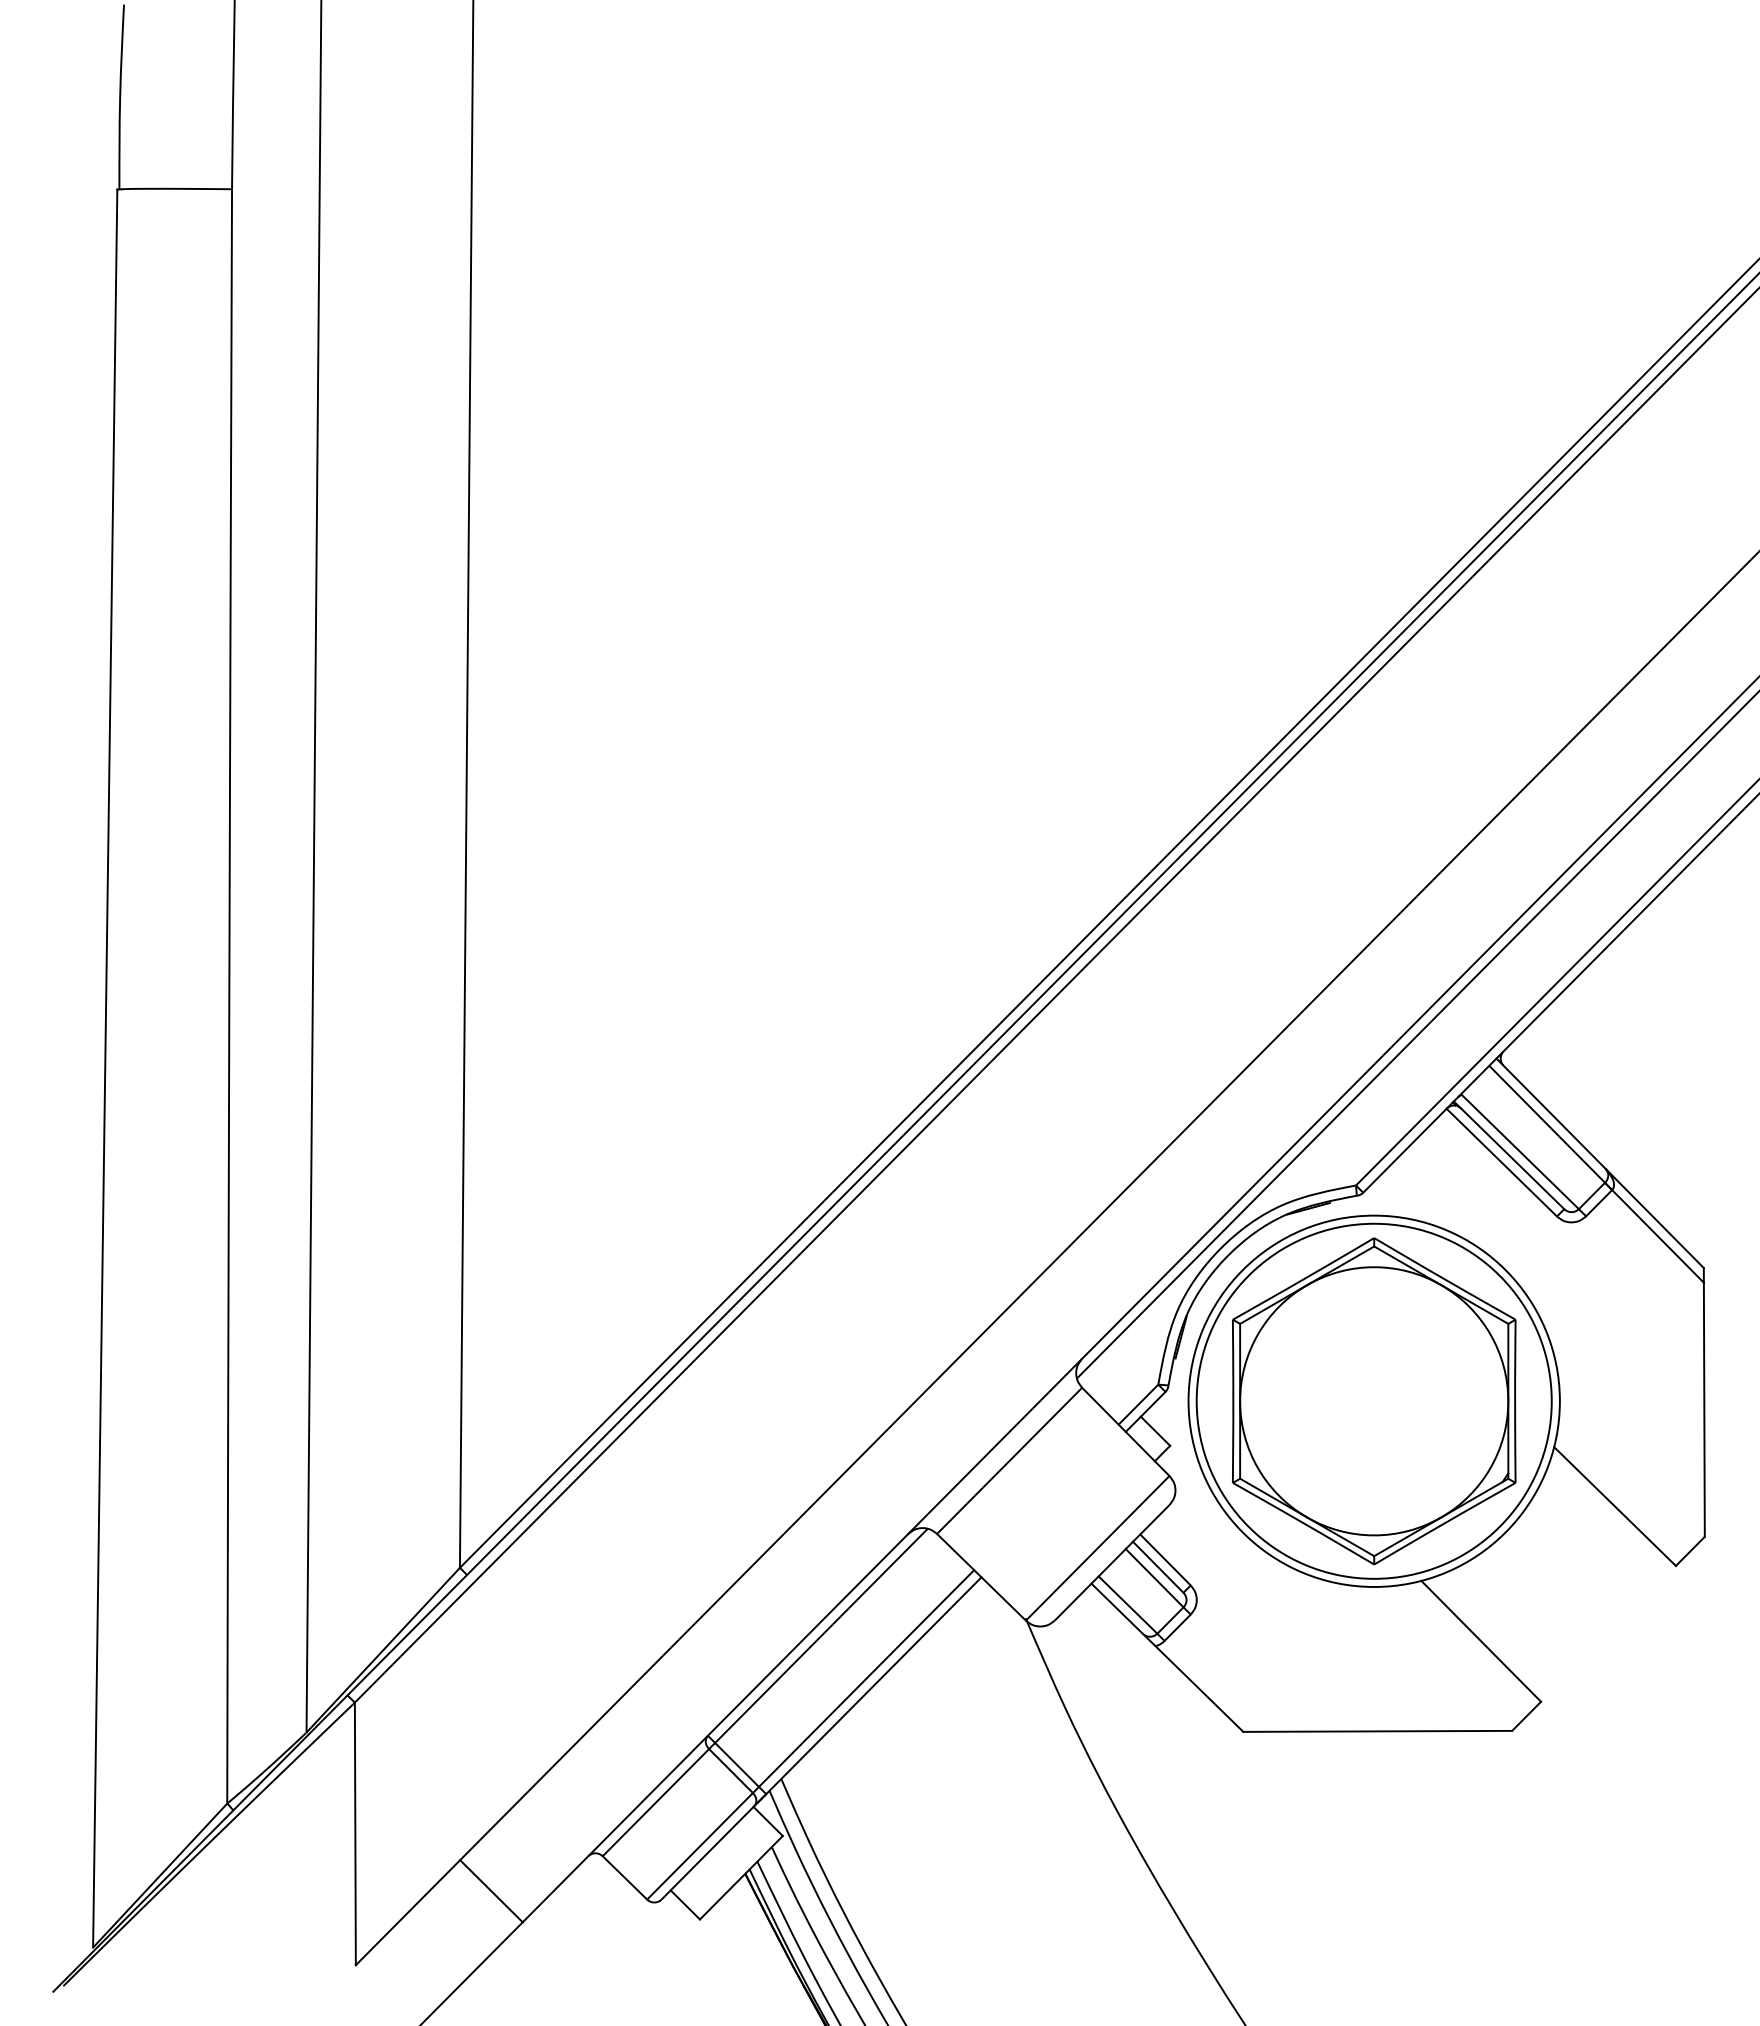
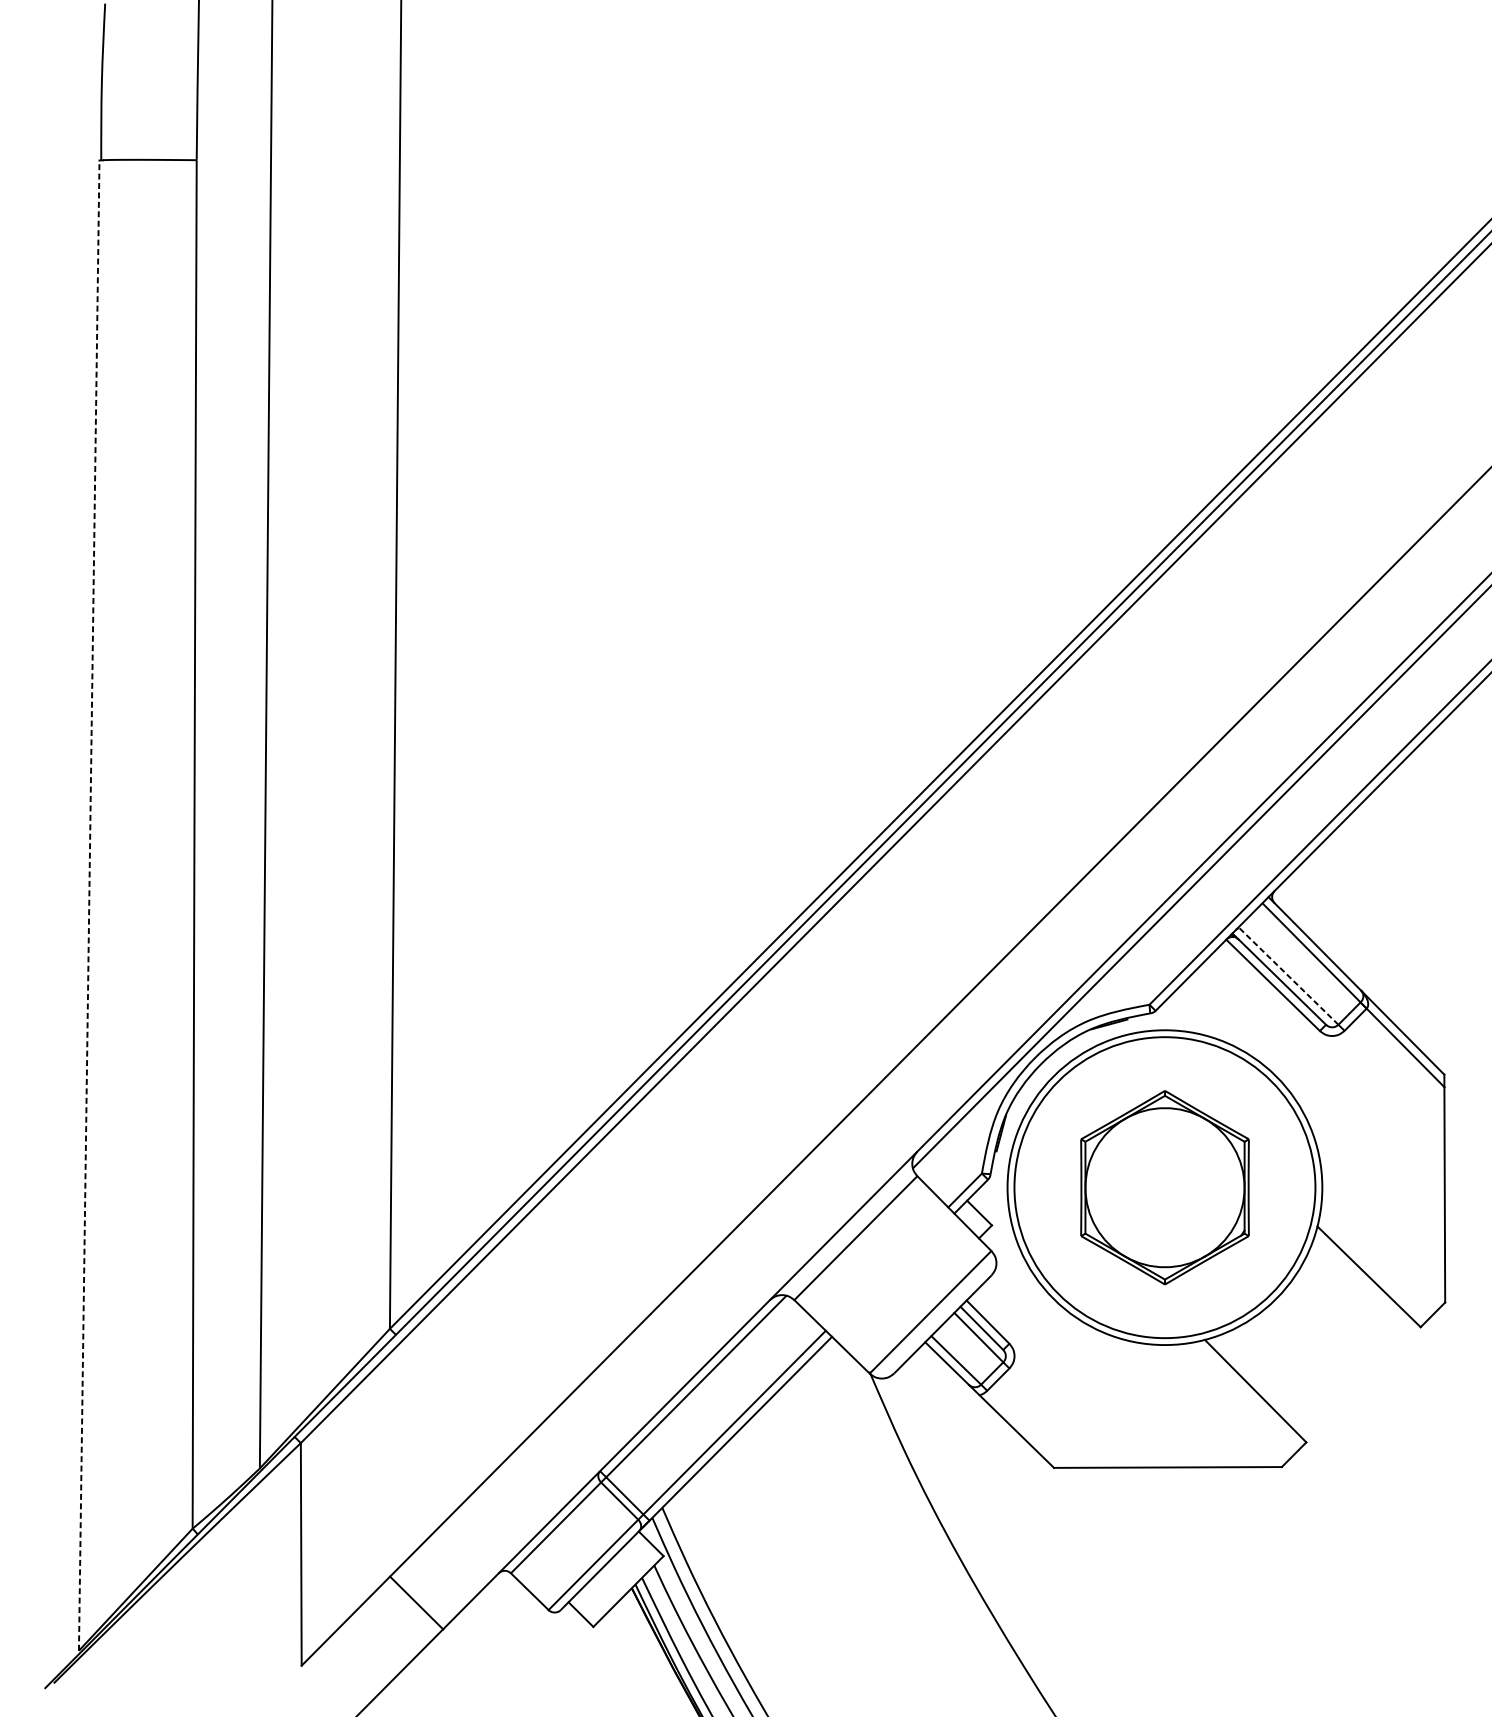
line: (105, 1068) -> (89, 905), solid -> dashed
line: (1519, 1151) -> (1288, 975), solid -> dashed
part: (1374, 1401) -> (1165, 1187), size x0.7

